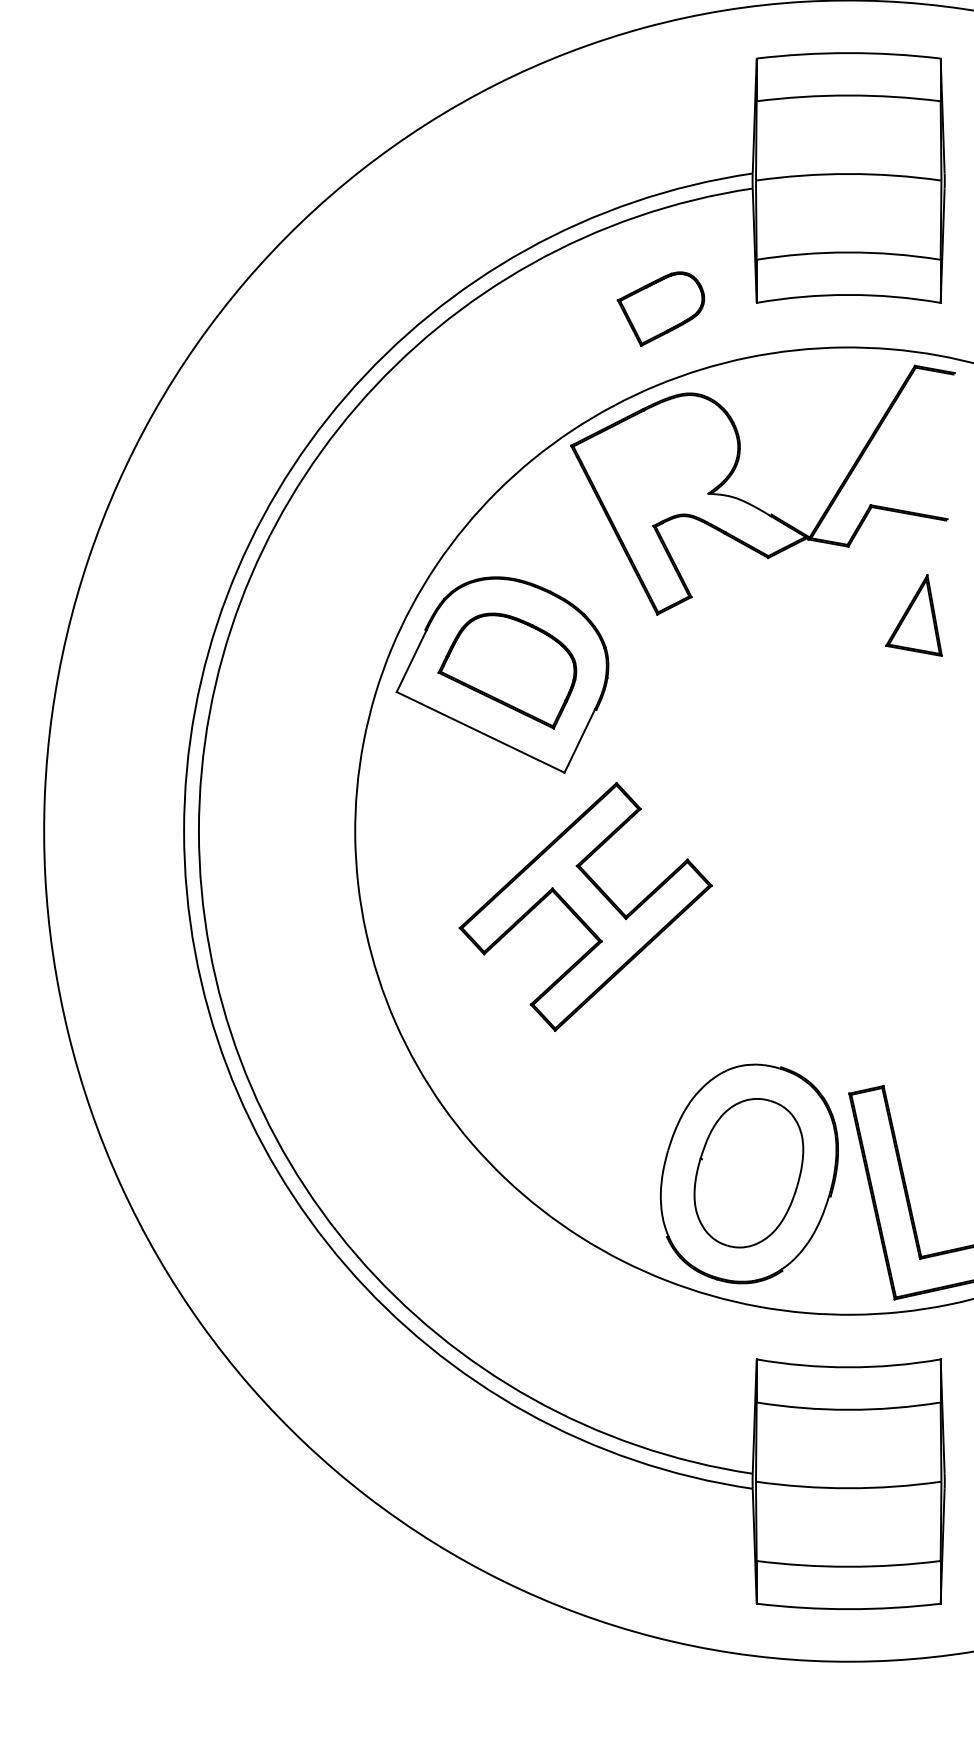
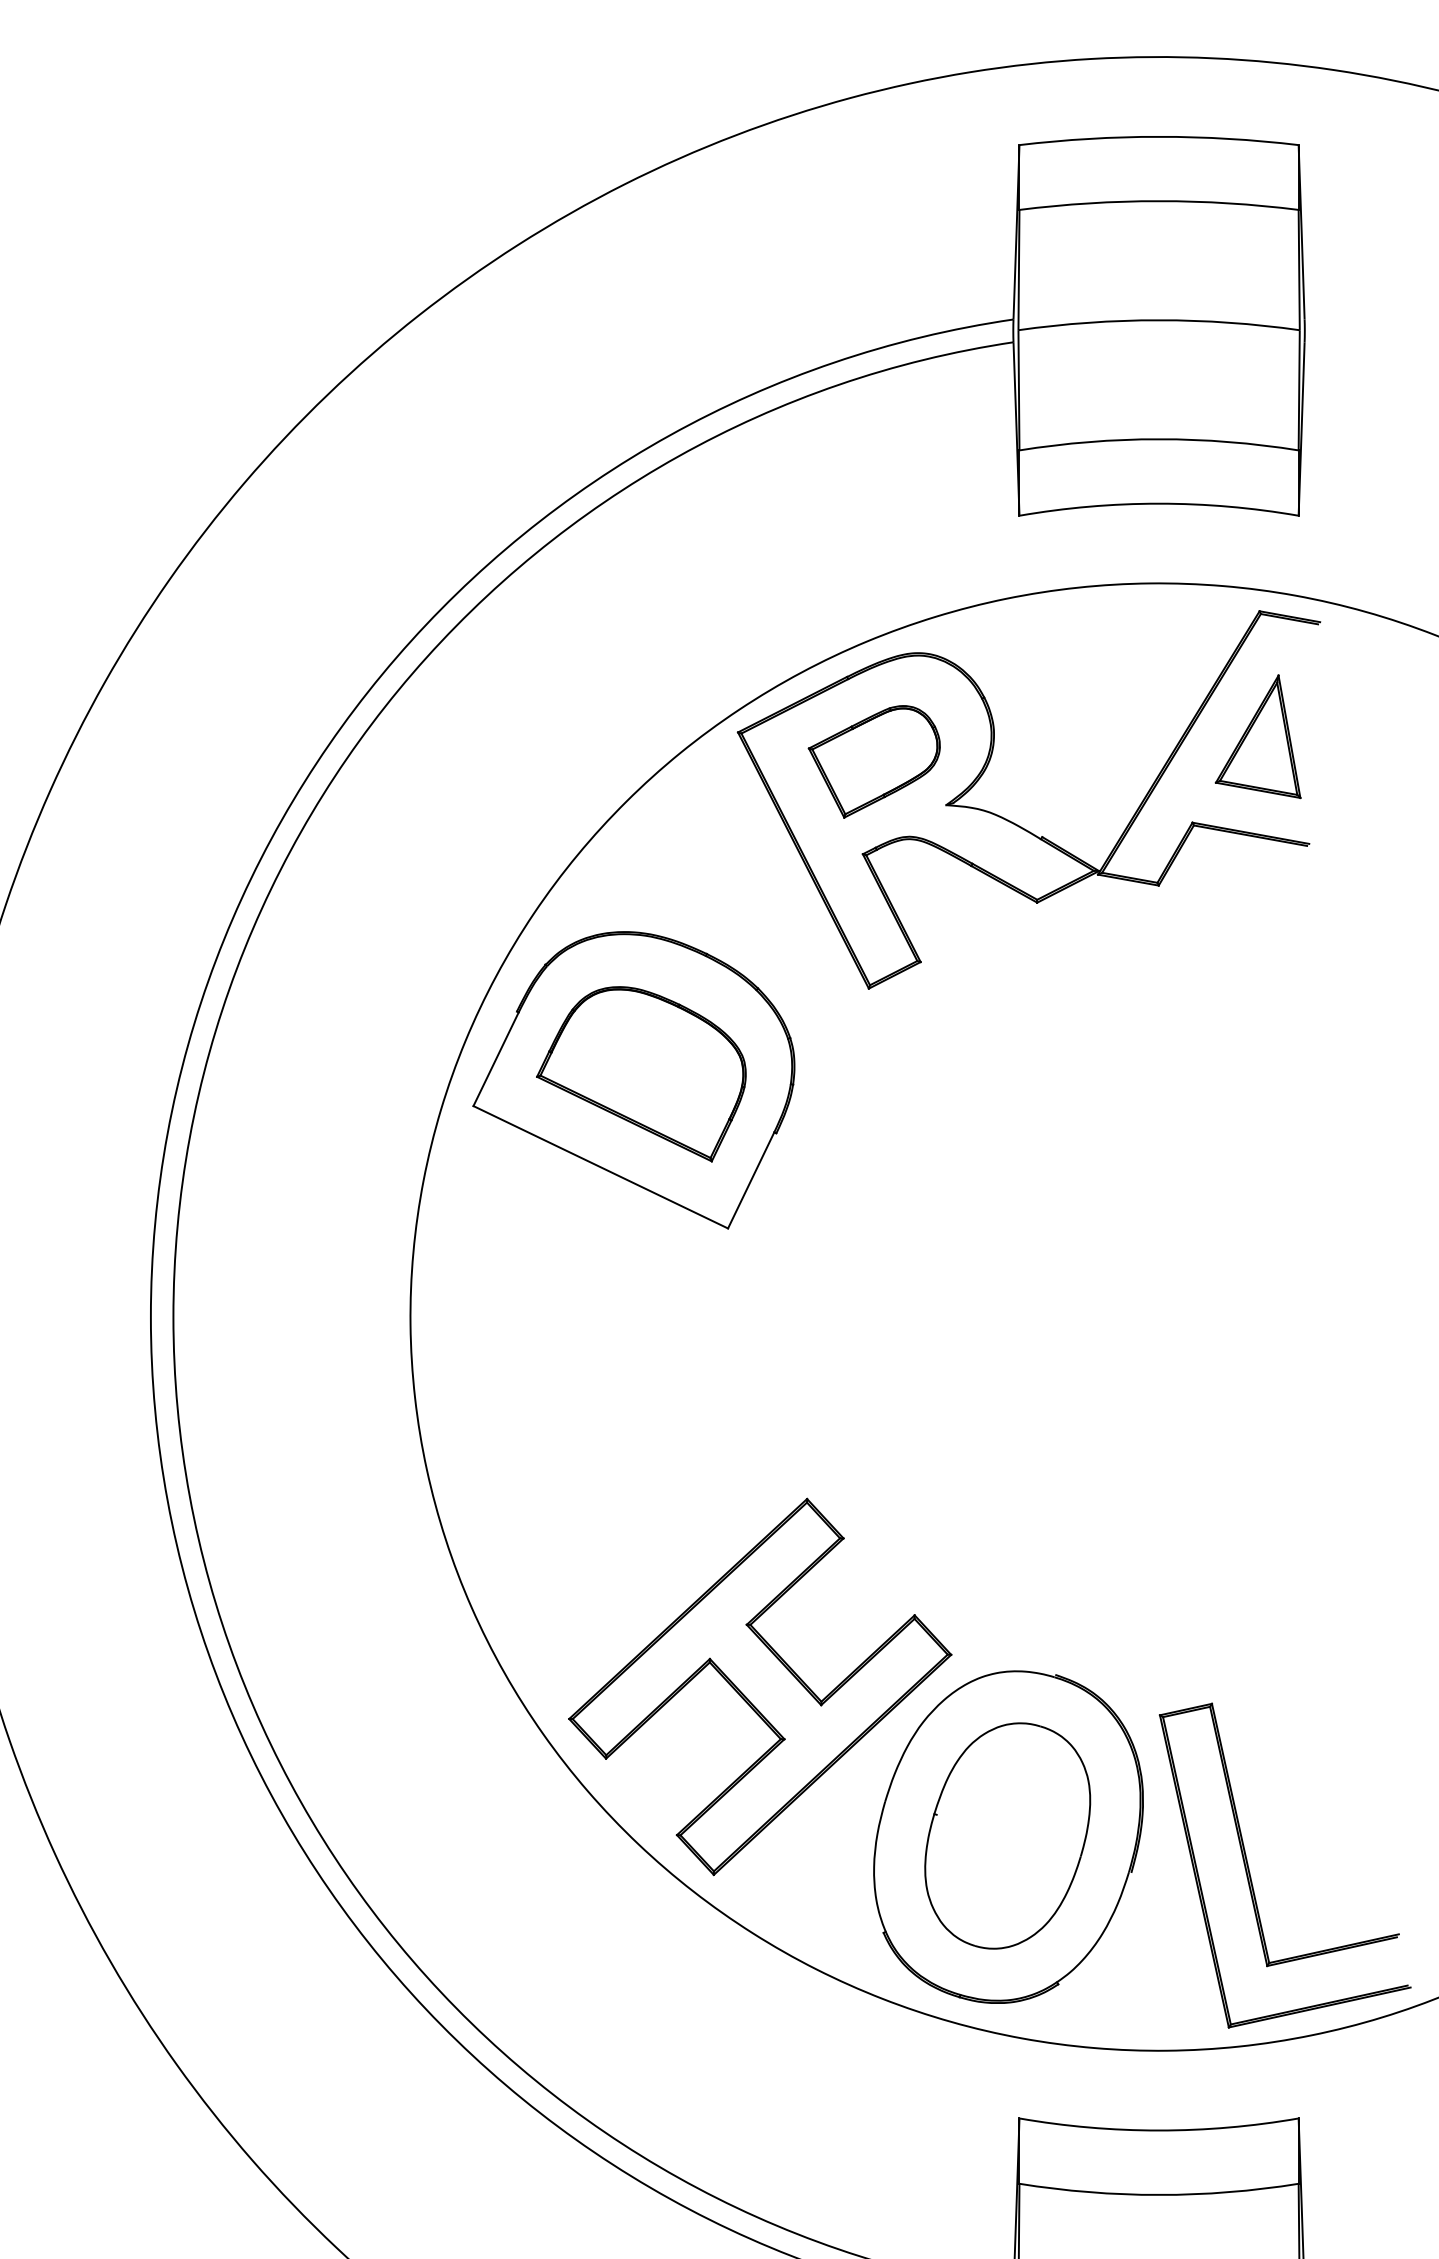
part: (660, 308) -> (873, 760), moved
part: (913, 615) -> (1257, 736), moved
part: (585, 906) -> (759, 1686), moved

